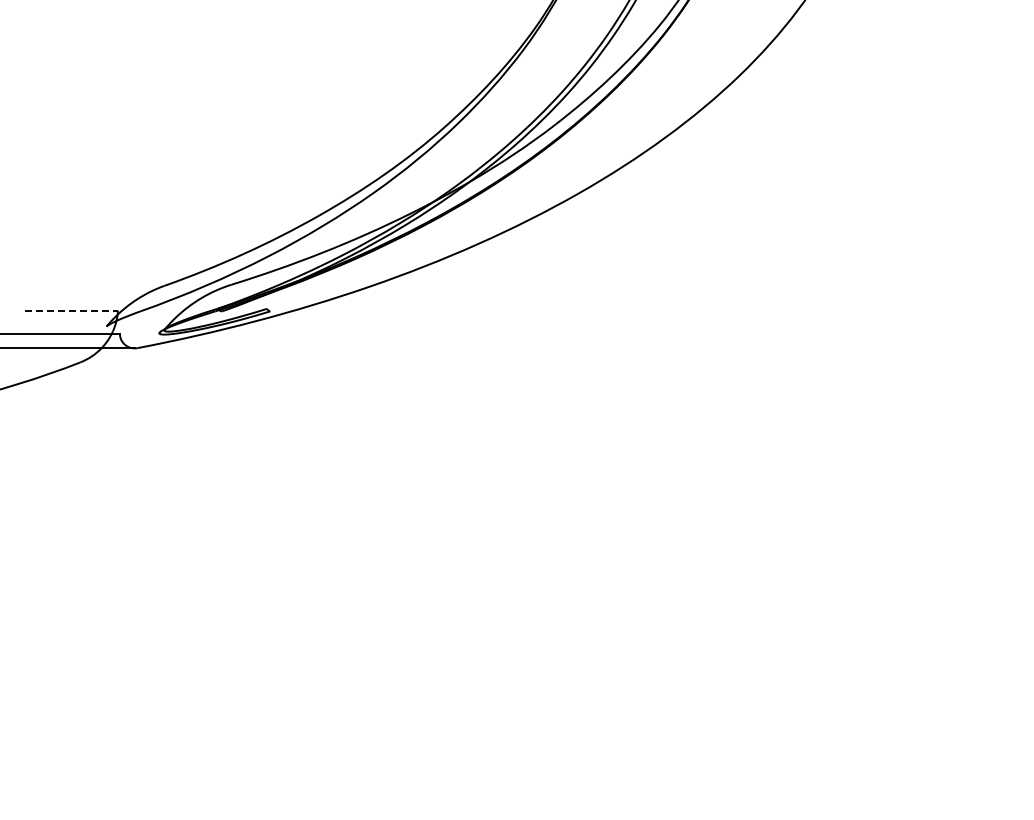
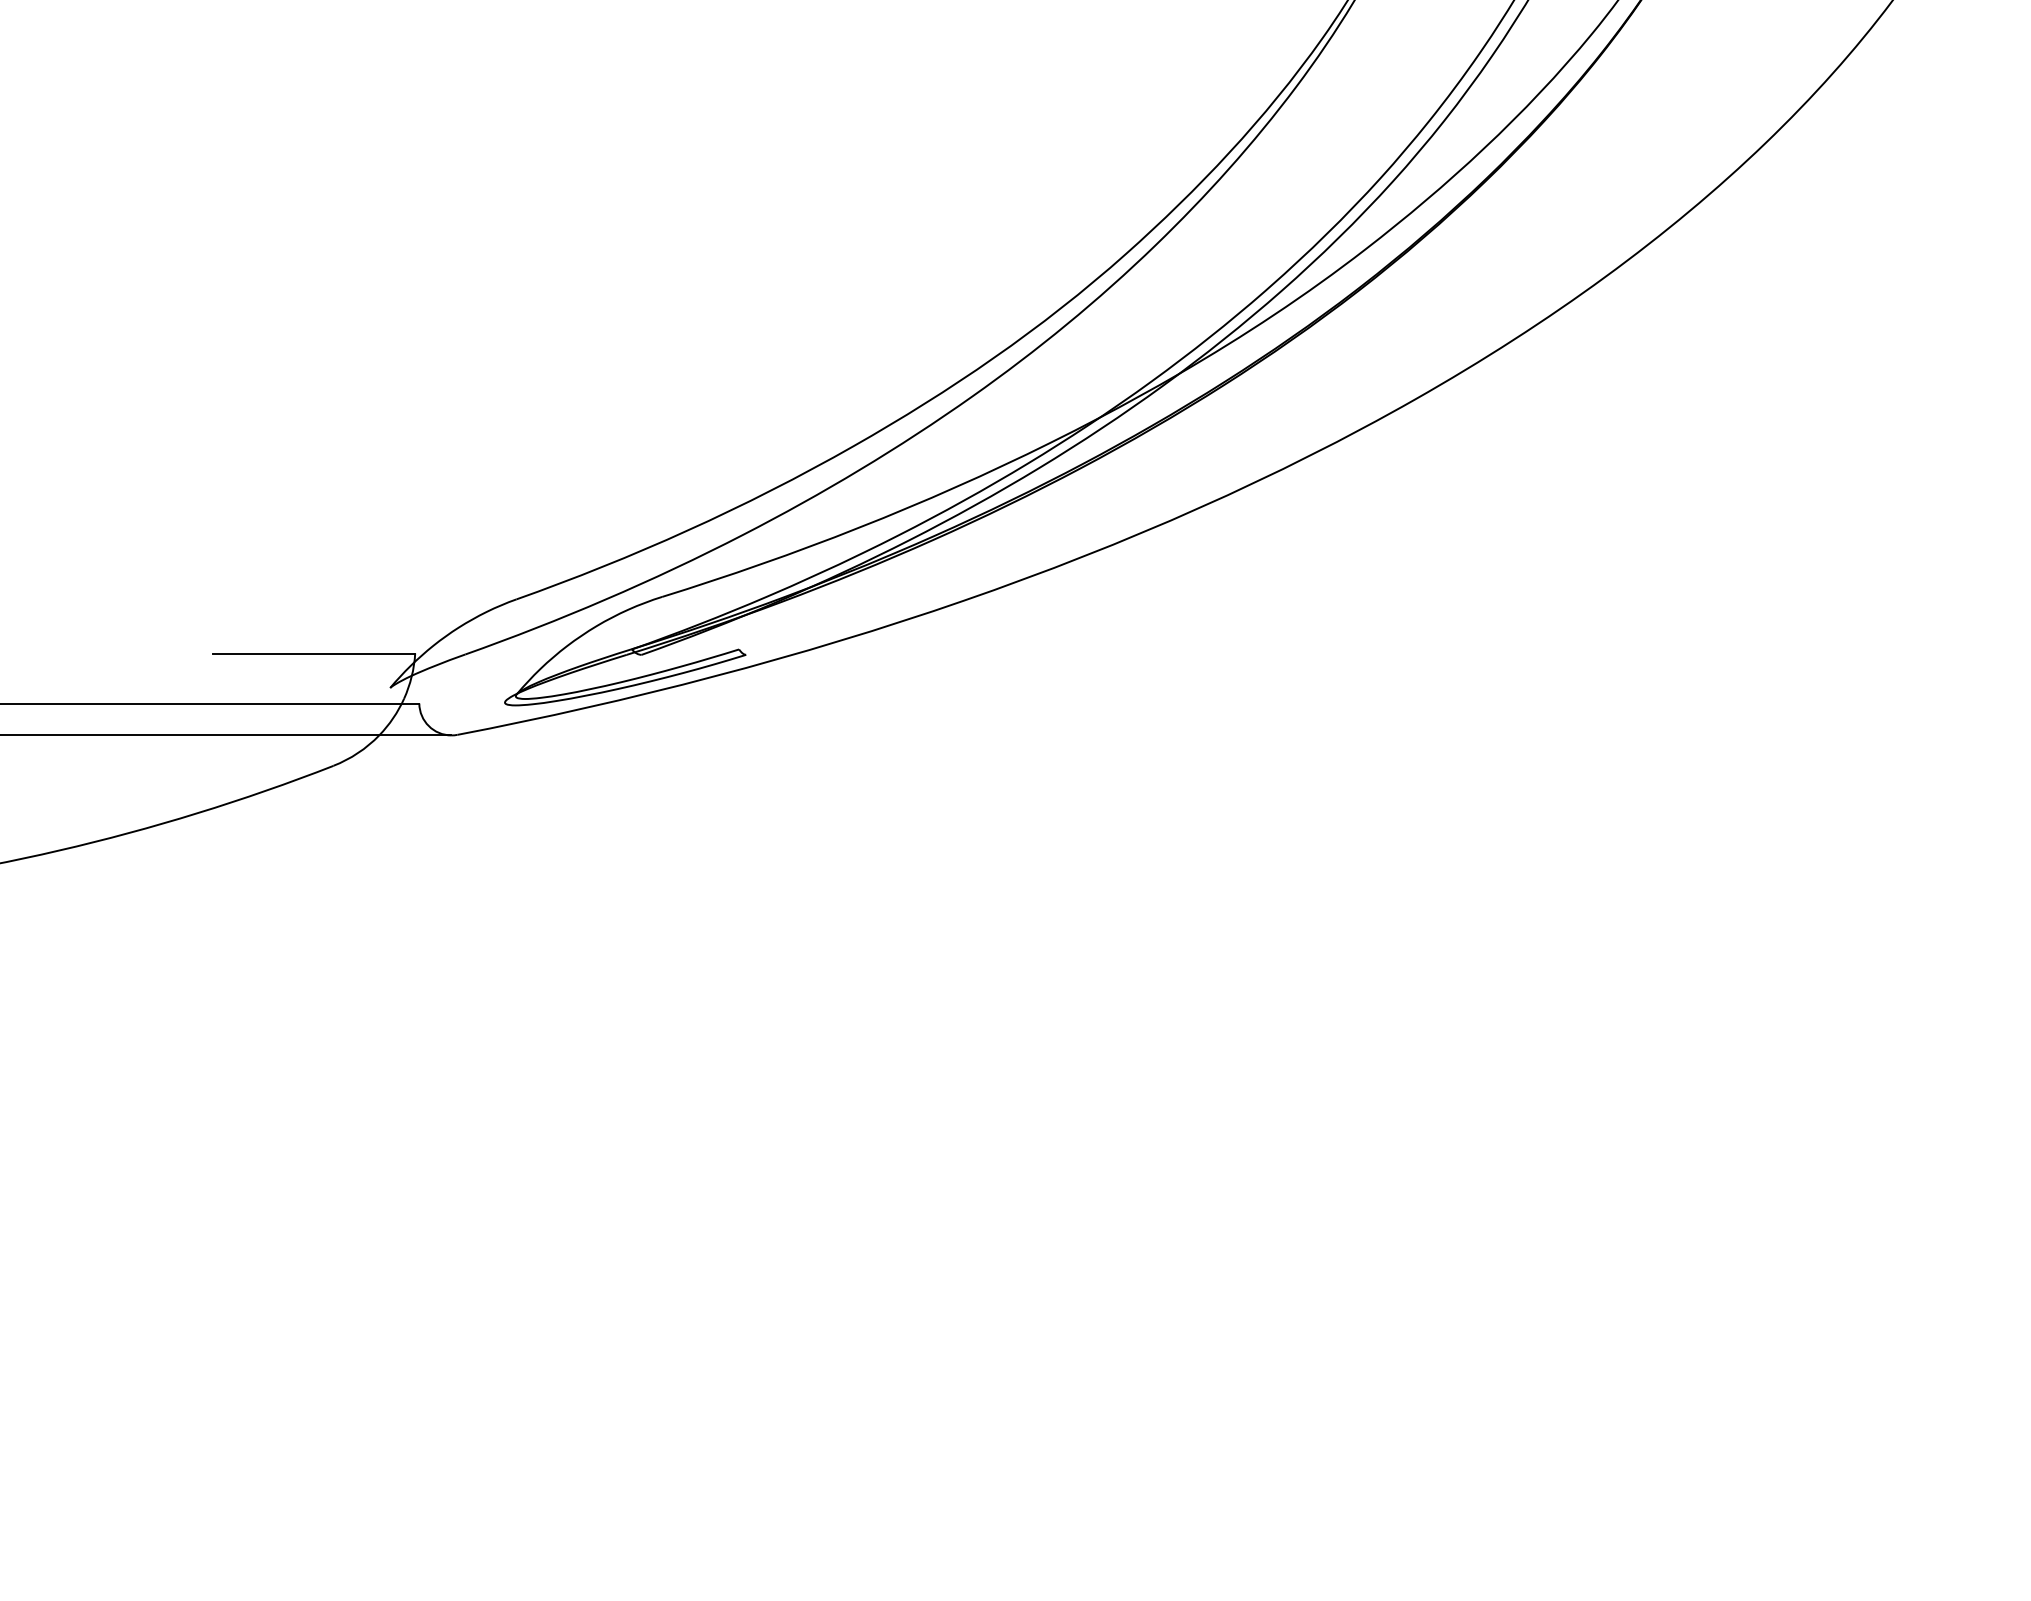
line: (71, 310) -> (314, 653), dashed -> solid

